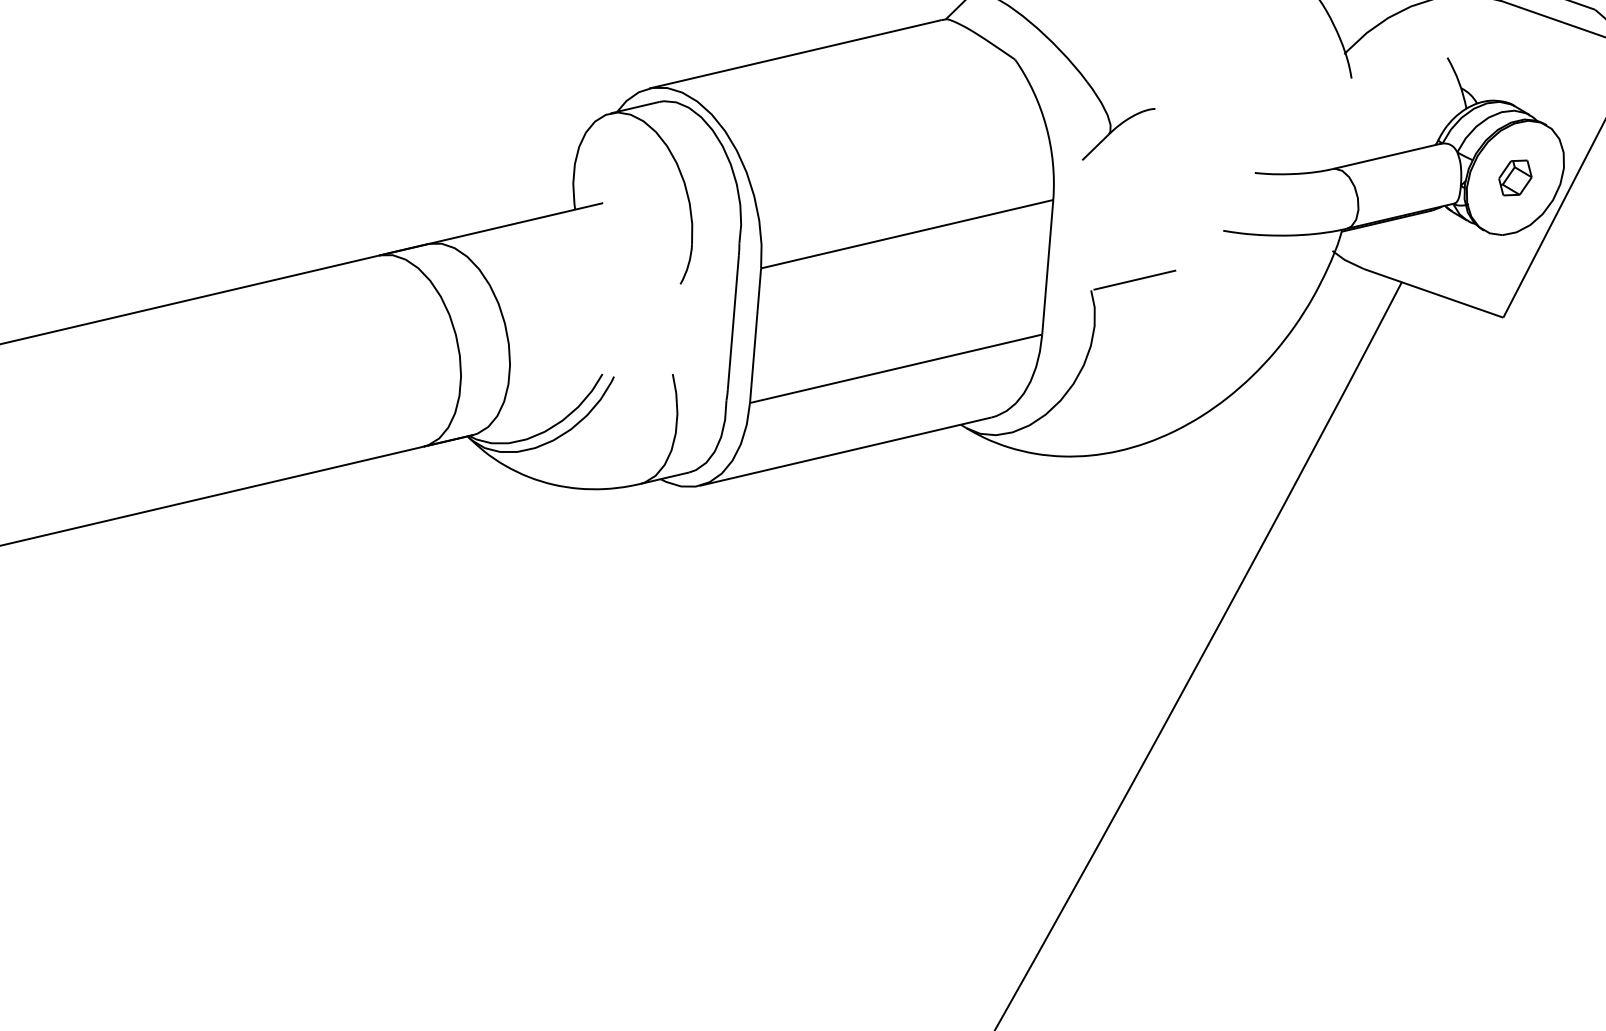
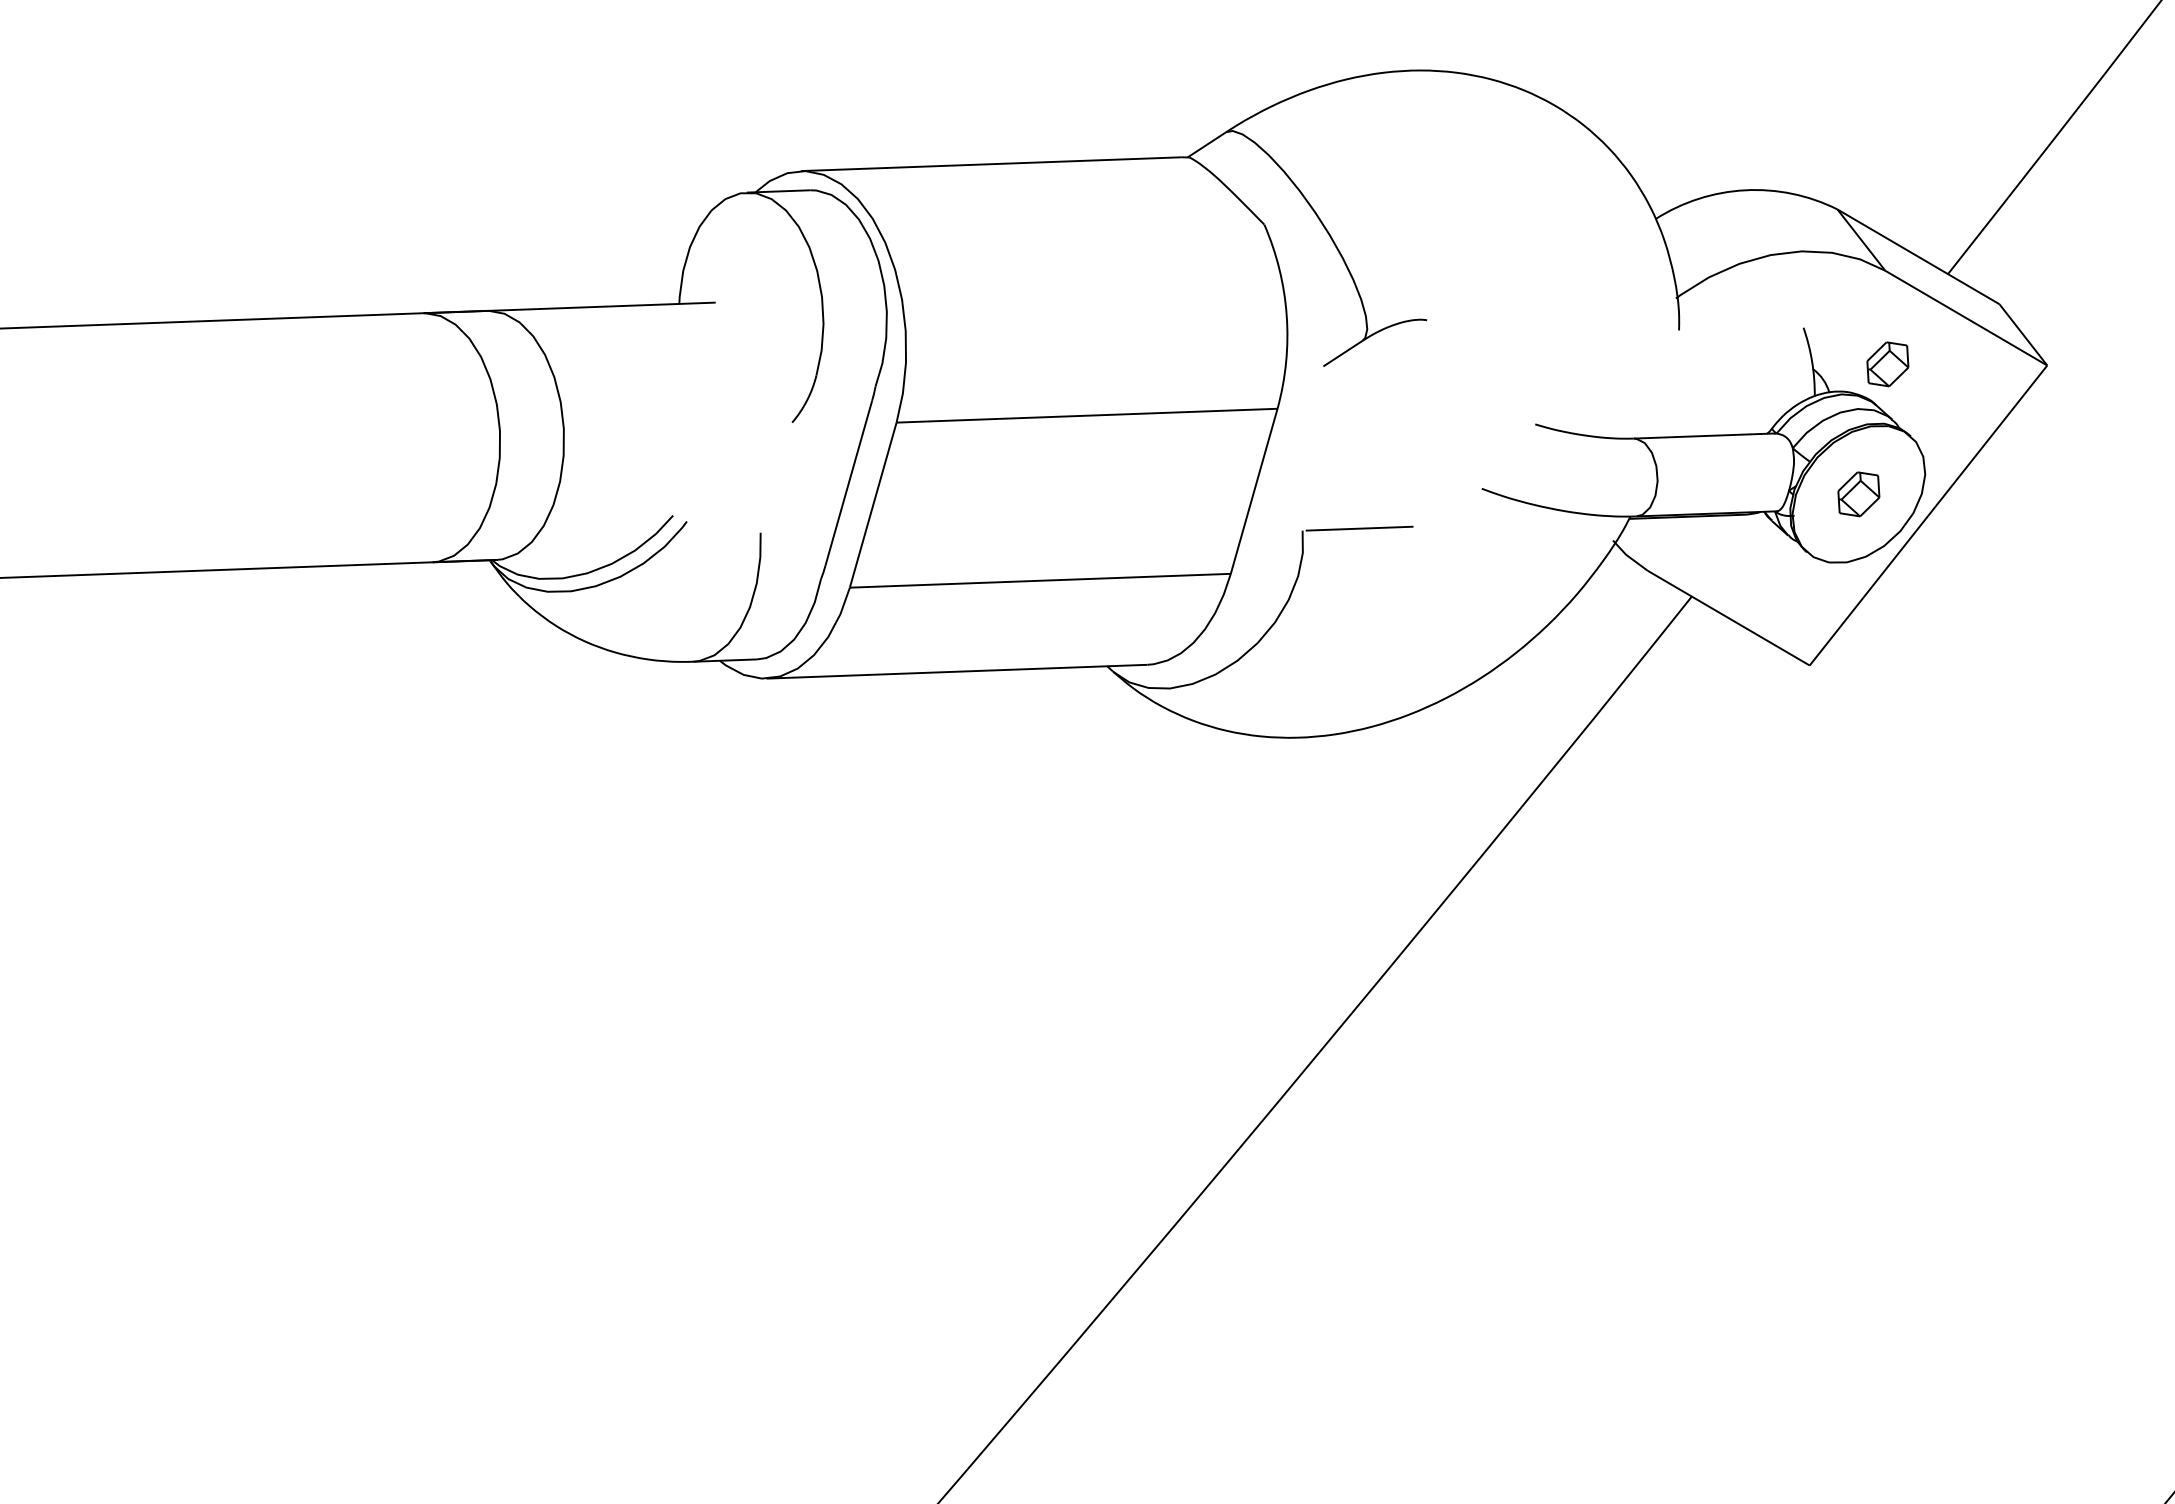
part: (1517, 73) -> (1887, 364), added

